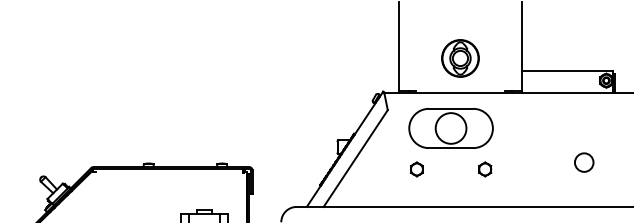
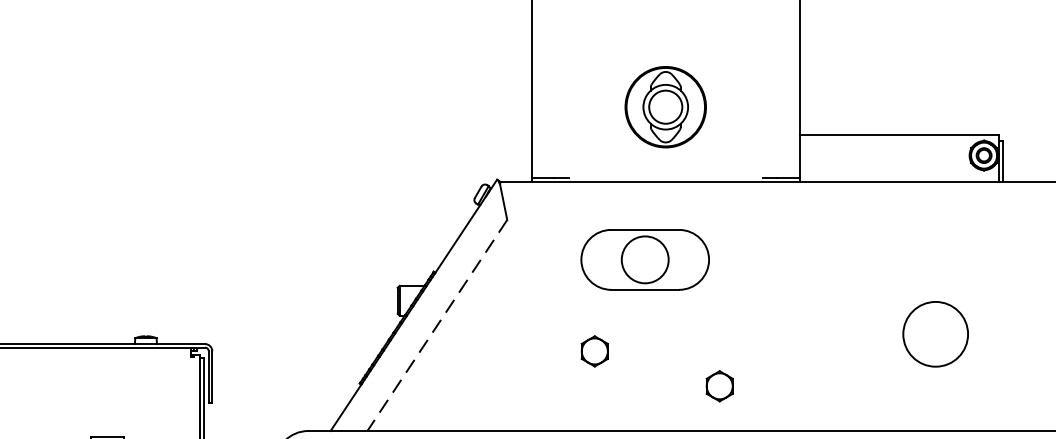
part: (450, 128) -> (644, 259), size x0.7
line: (355, 158) -> (436, 325), solid -> dashed
circle: (583, 162) -> (934, 334), size x1.6
part: (416, 169) -> (593, 351), moved
part: (485, 169) -> (720, 386), moved

